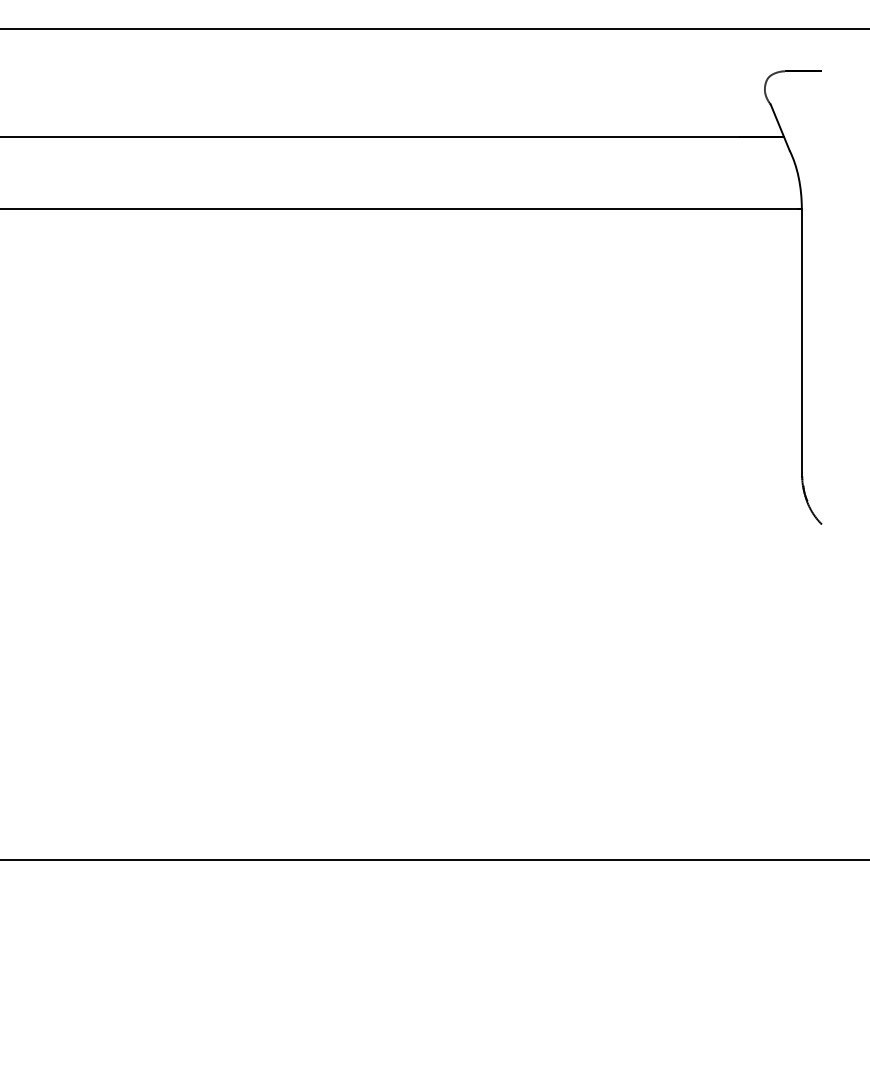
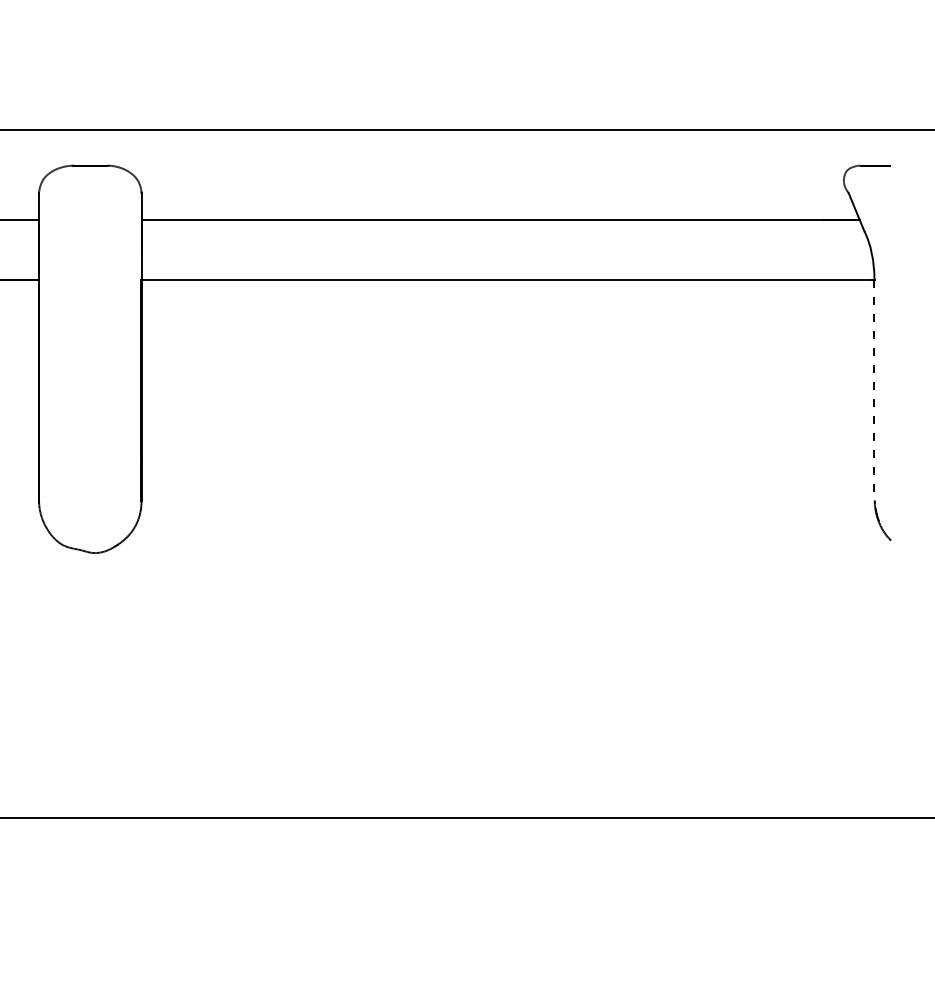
line: (801, 343) -> (874, 390), solid -> dashed

